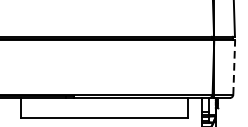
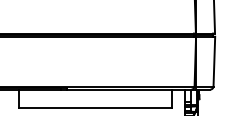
line: (234, 67) -> (214, 61), dashed -> solid

